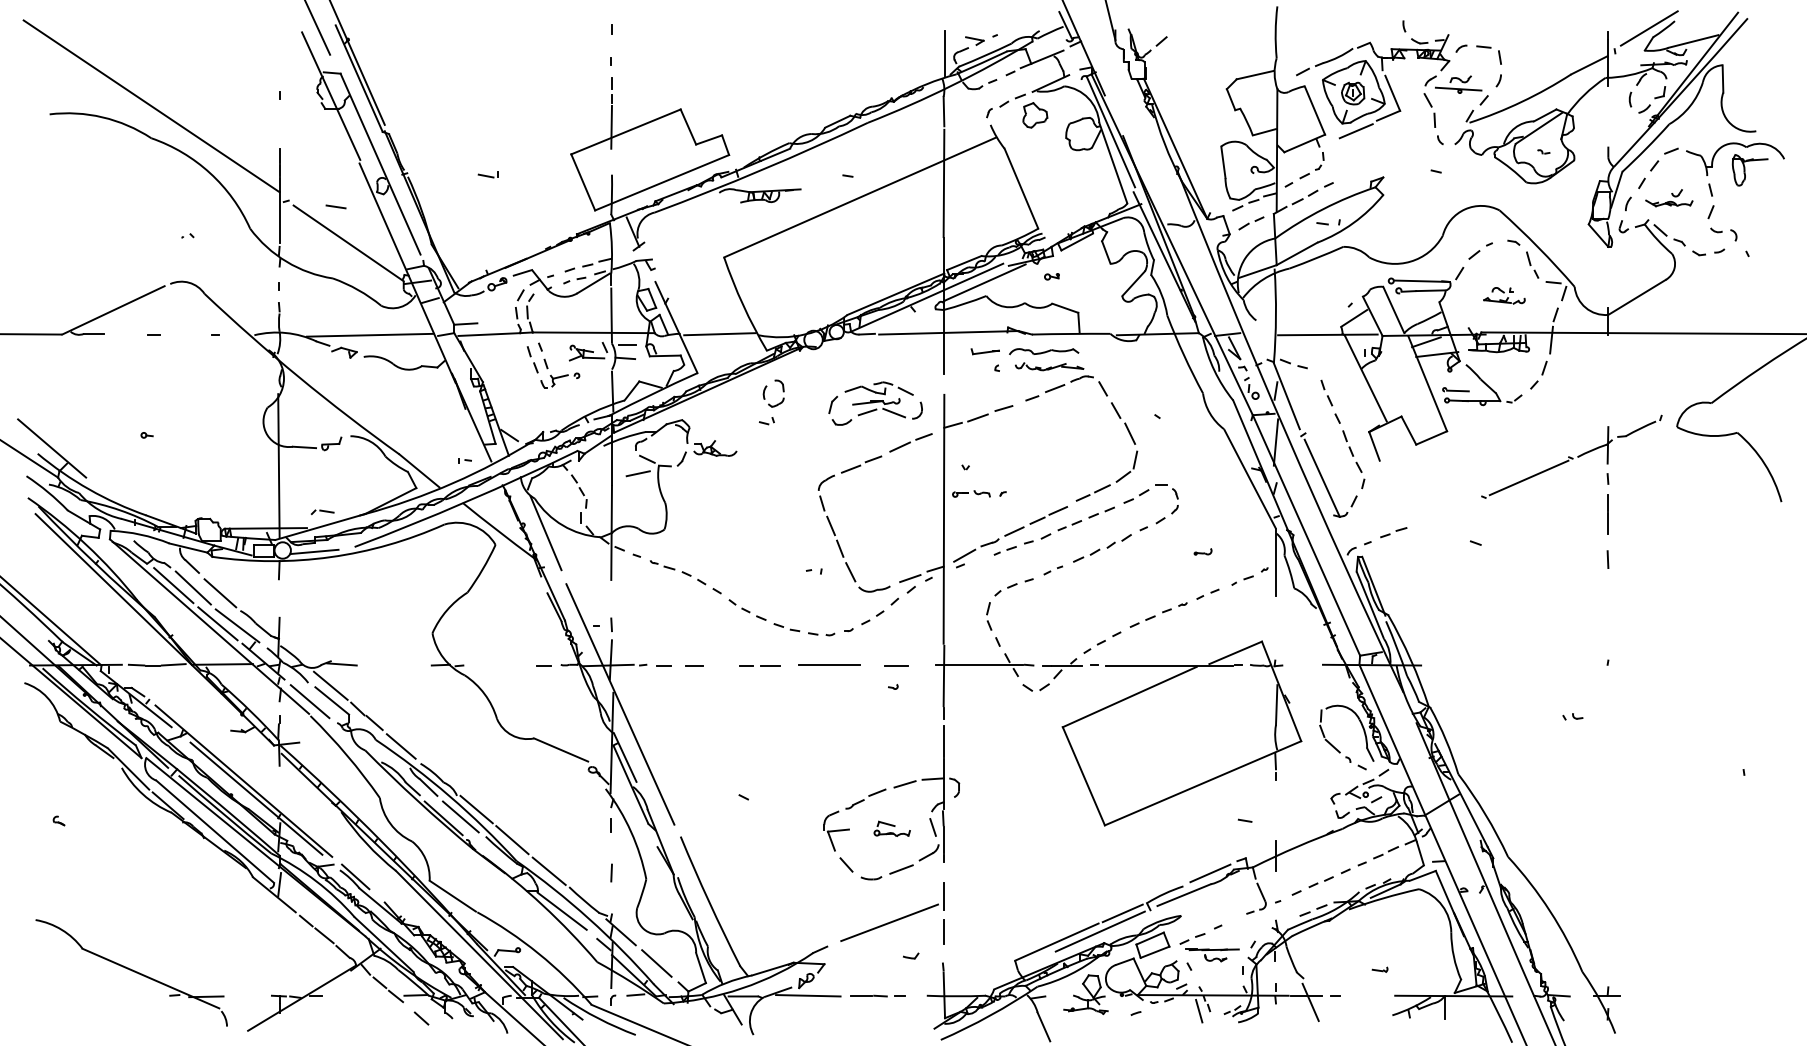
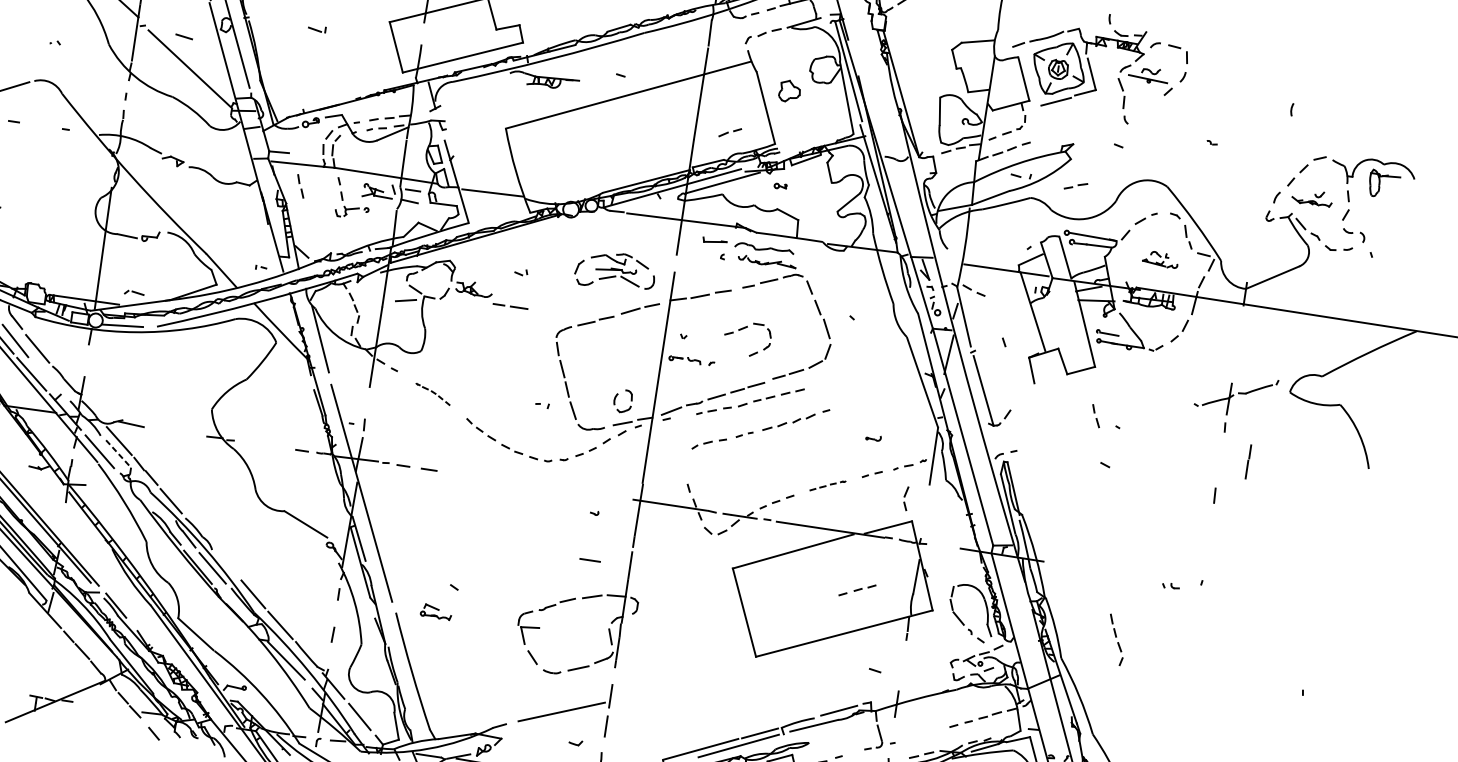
part: (1035, 115) -> (790, 91), moved
part: (1607, 146) -> (1266, 146), removed
part: (1251, 223) -> (730, 132), moved
line: (369, 334) -> (196, 148), removed
part: (532, 359) -> (300, 186), moved
part: (765, 390) -> (616, 397), moved
part: (1326, 392) -> (1095, 415), moved
part: (1353, 459) -> (1115, 639), moved
line: (1528, 477) -> (1158, 416), removed
part: (1143, 494) -> (742, 329), moved
line: (1607, 514) -> (1248, 461), moved
part: (1393, 532) -> (1075, 186), moved
part: (685, 577) -> (432, 394), size x0.6
part: (1158, 614) -> (827, 485), size x0.7
part: (989, 616) -> (906, 498), moved
line: (237, 625) -> (48, 378), removed
line: (829, 664) -> (543, 486), removed
line: (760, 665) -> (510, 306), moved
line: (896, 665) -> (590, 560), moved
line: (332, 700) -> (118, 453), solid -> dashed
part: (1572, 716) -> (1170, 585), moved
line: (476, 809) -> (226, 563), removed
part: (891, 828) -> (435, 611), moved
part: (1312, 885) -> (857, 589), moved

